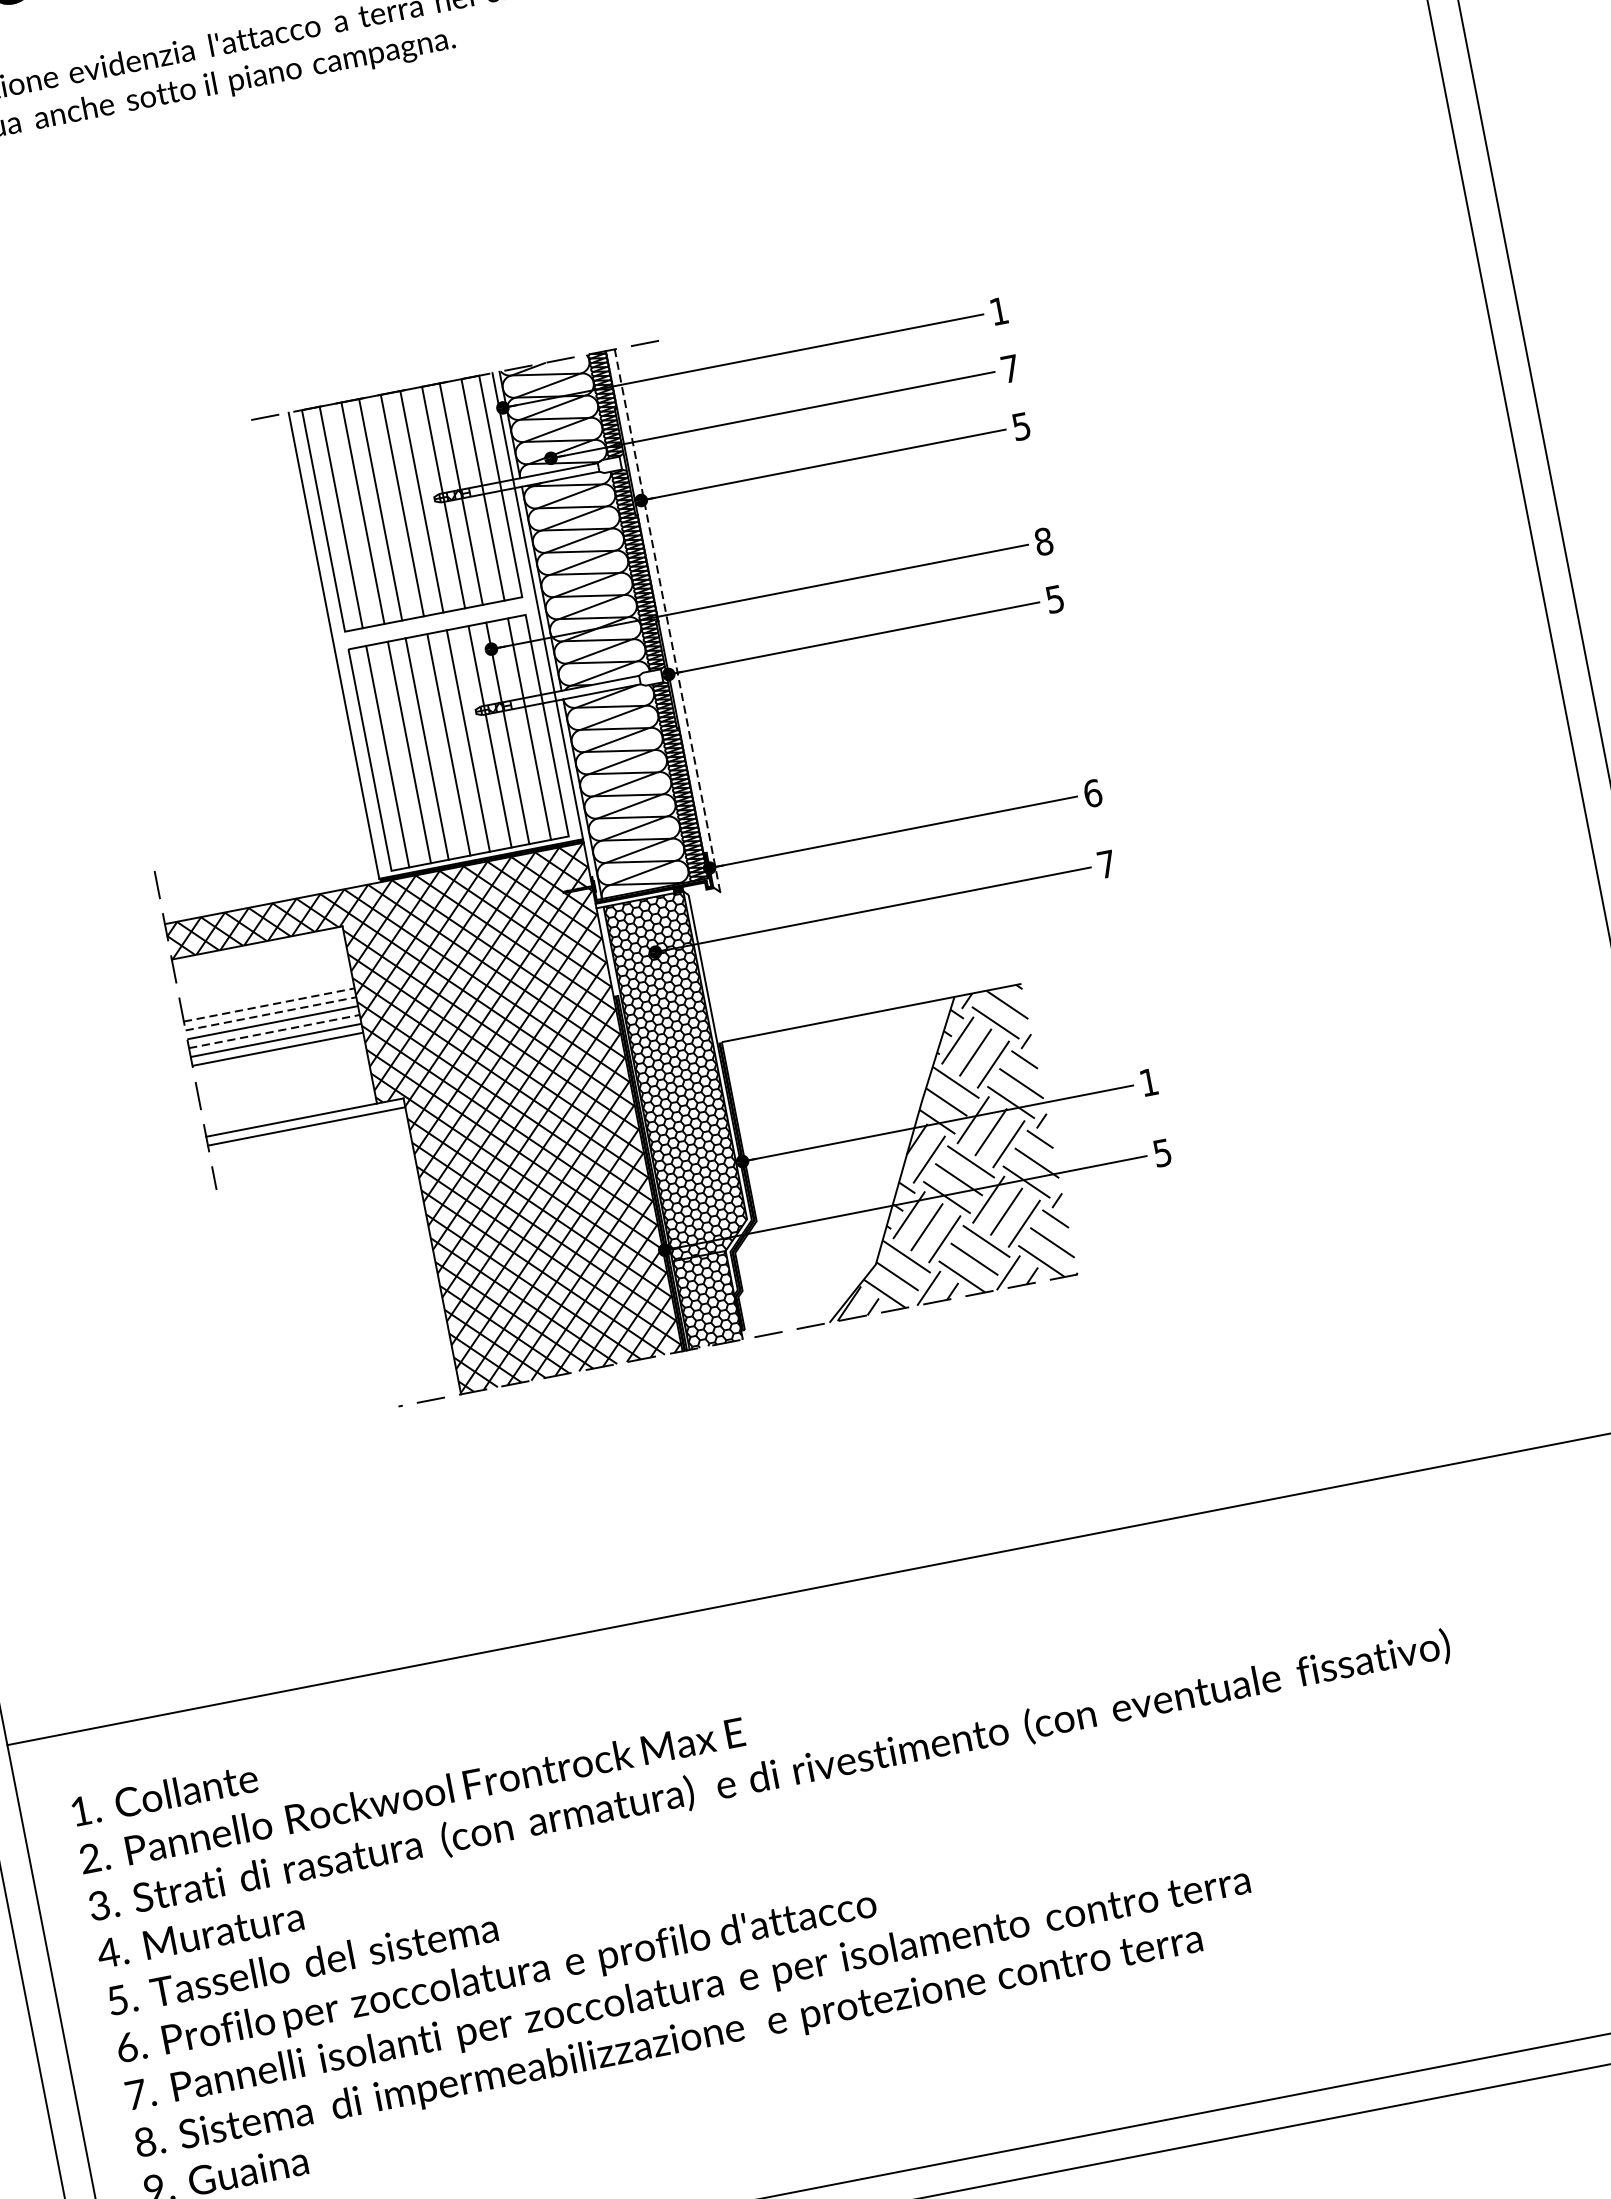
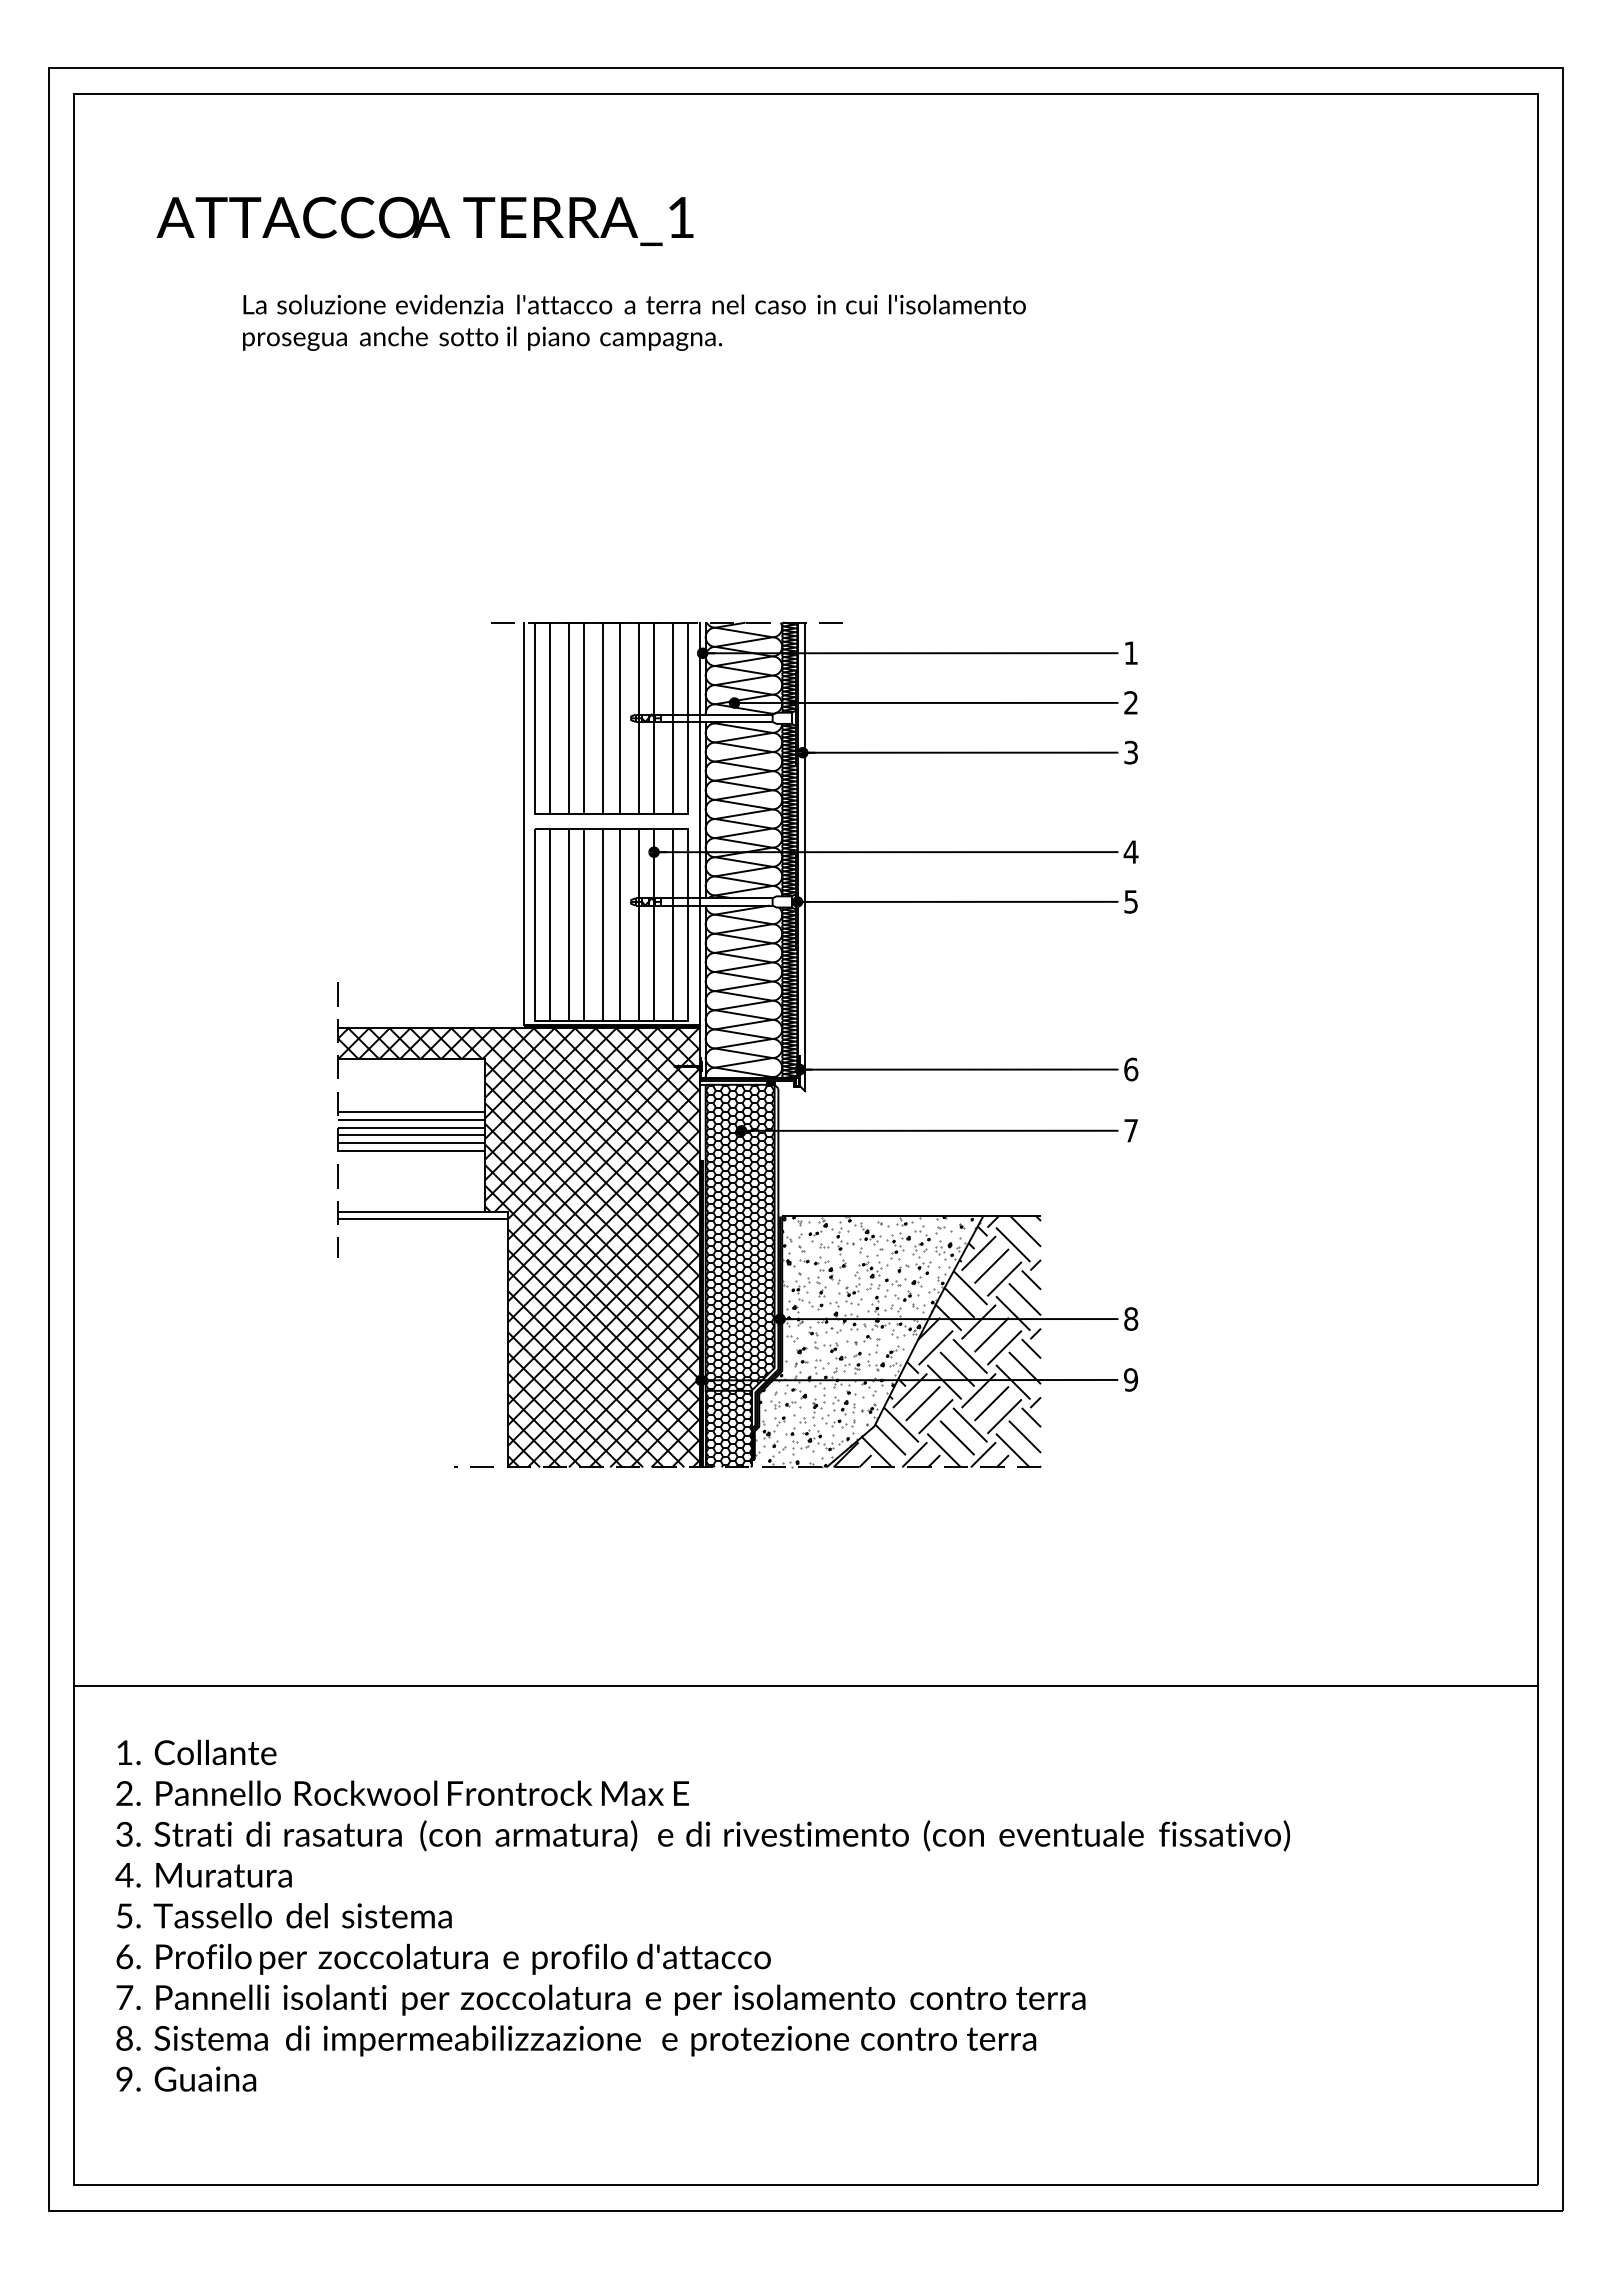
text: (1009, 368) -> (1130, 702), 7 -> 2
text: (1021, 425) -> (1131, 751), 5 -> 3
text: (1043, 541) -> (1130, 851), 8 -> 4
line: (667, 620) -> (805, 856), dashed -> solid
line: (269, 1005) -> (411, 1112), dashed -> solid
line: (270, 1013) -> (411, 1119), dashed -> solid
line: (274, 1031) -> (411, 1135), dashed -> solid
text: (1149, 1081) -> (1131, 1318), 1 -> 8
text: (1161, 1152) -> (1130, 1379), 5 -> 9
hatch: (848, 1167) -> (867, 1341), added

